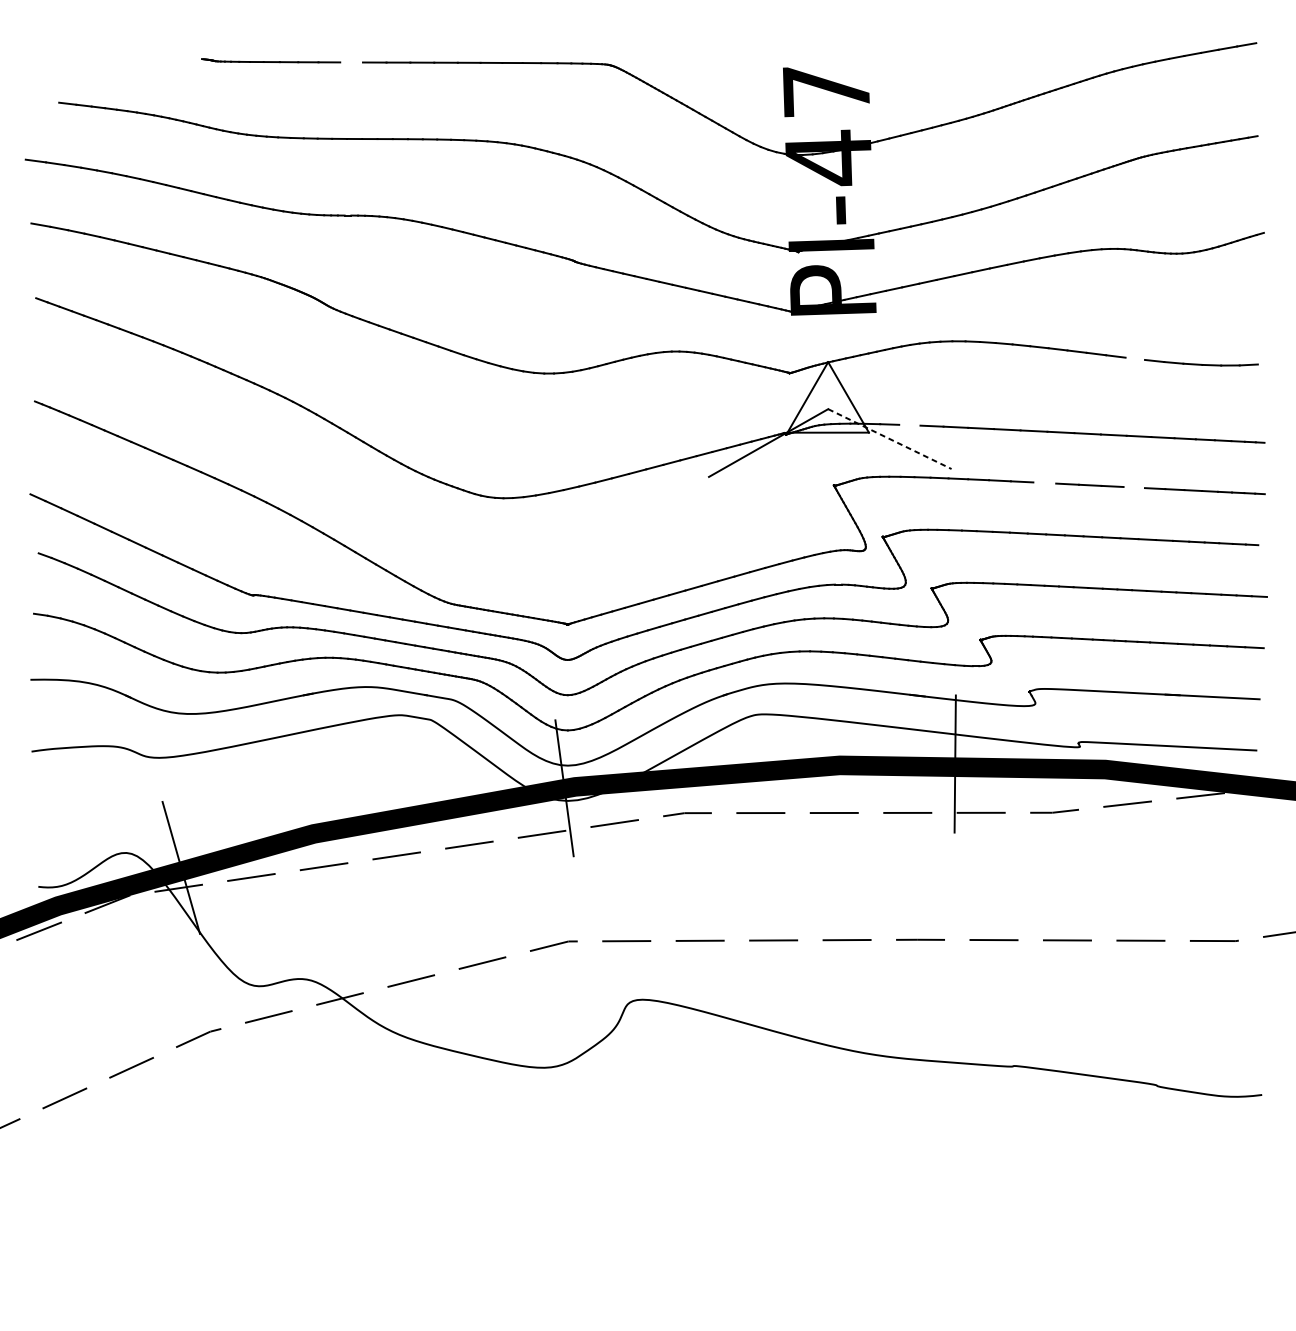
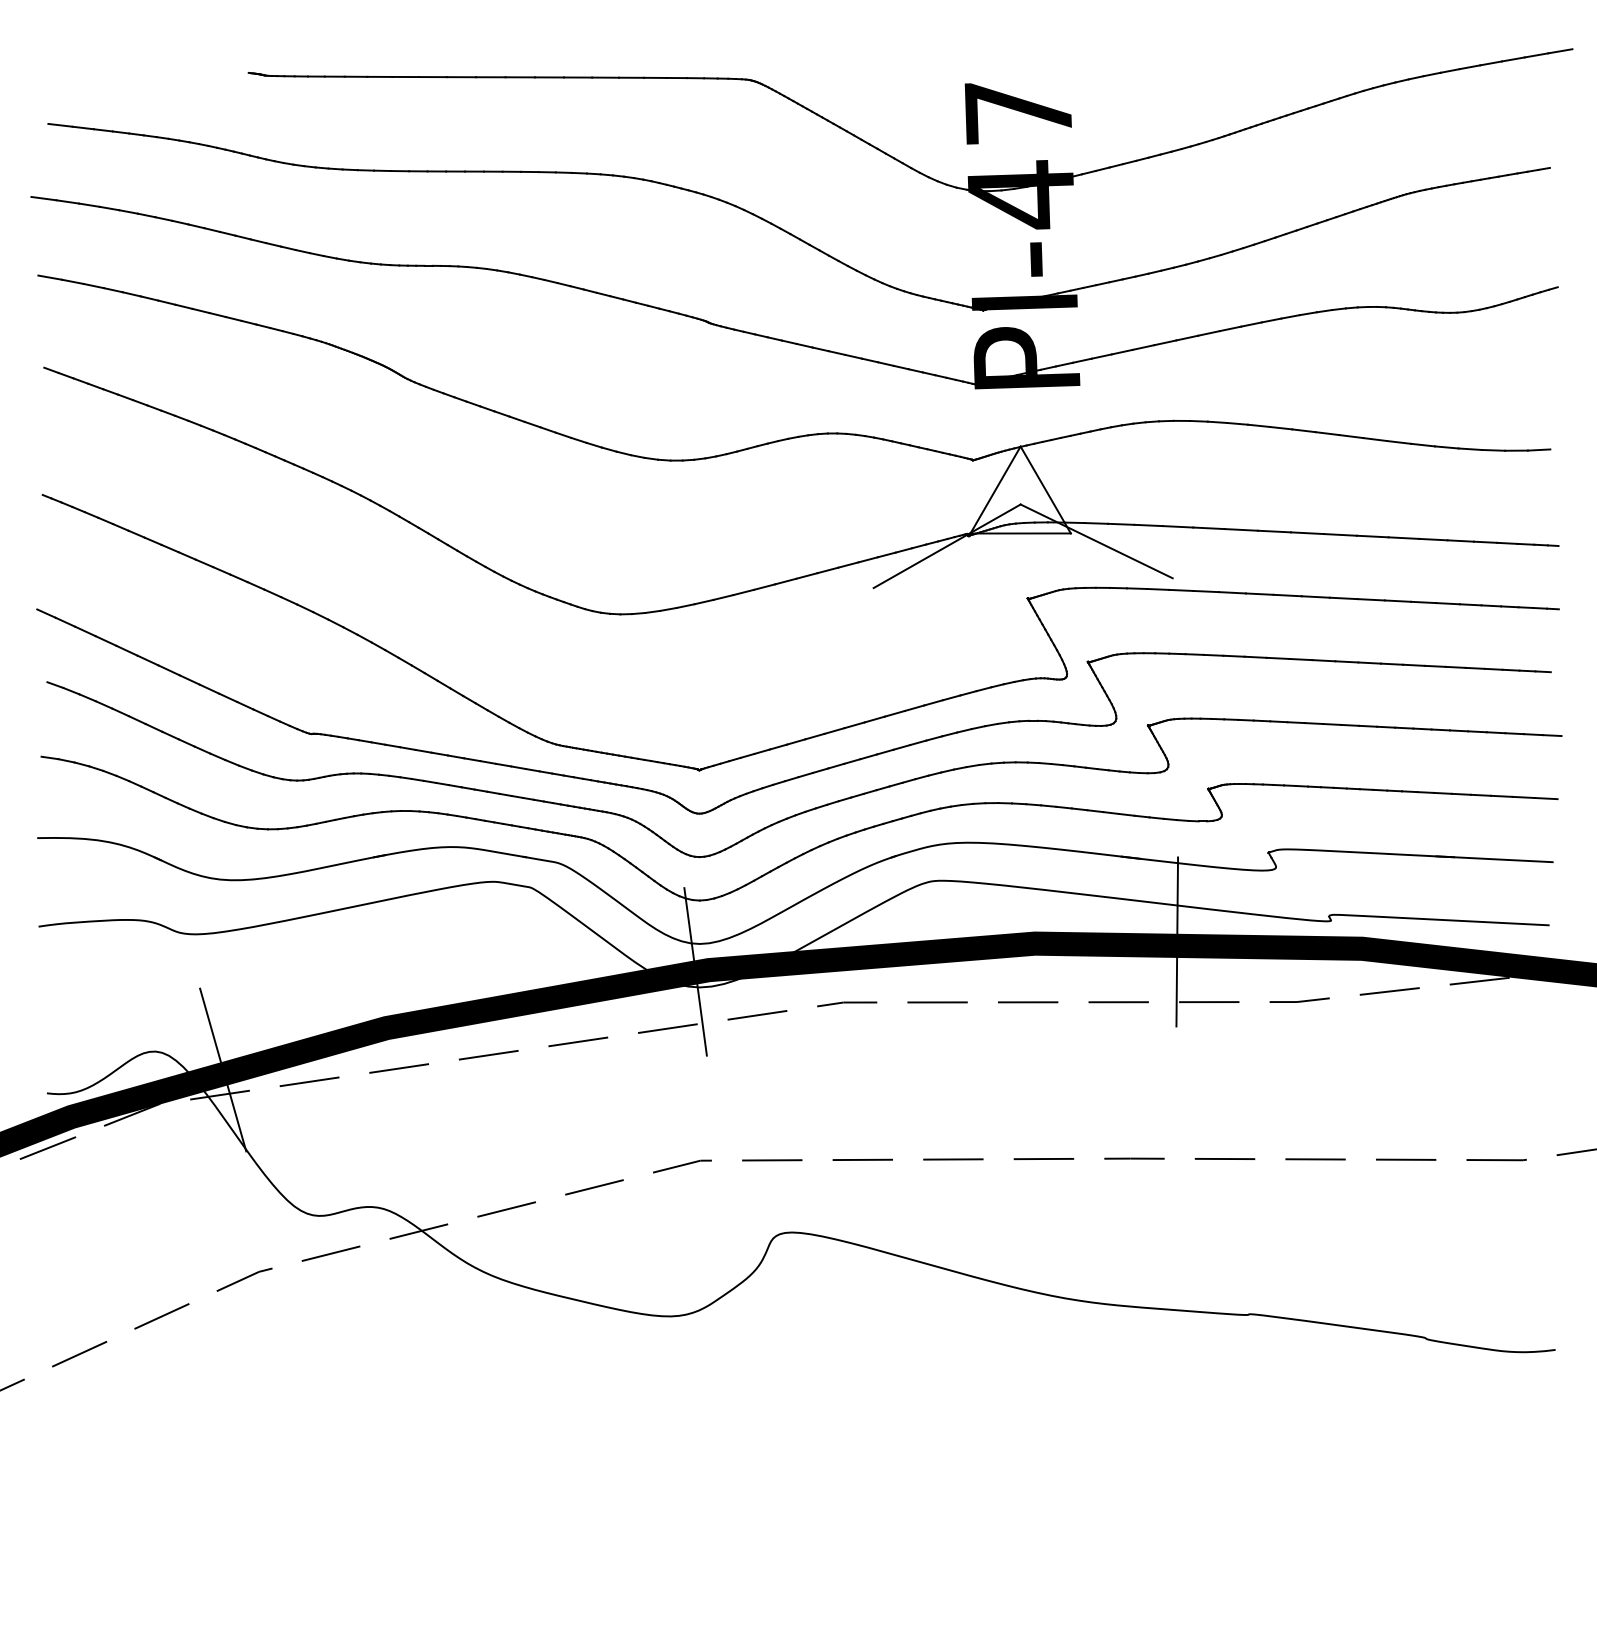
line: (1266, 41) -> (1560, 51), added
line: (351, 62) -> (433, 77), added
line: (49, 100) -> (60, 124), added
line: (1135, 358) -> (1399, 442), added
line: (910, 424) -> (1121, 523), added
line: (889, 439) -> (1096, 541), dashed -> solid
line: (1044, 482) -> (1287, 595), added
line: (1133, 487) -> (1397, 600), added

